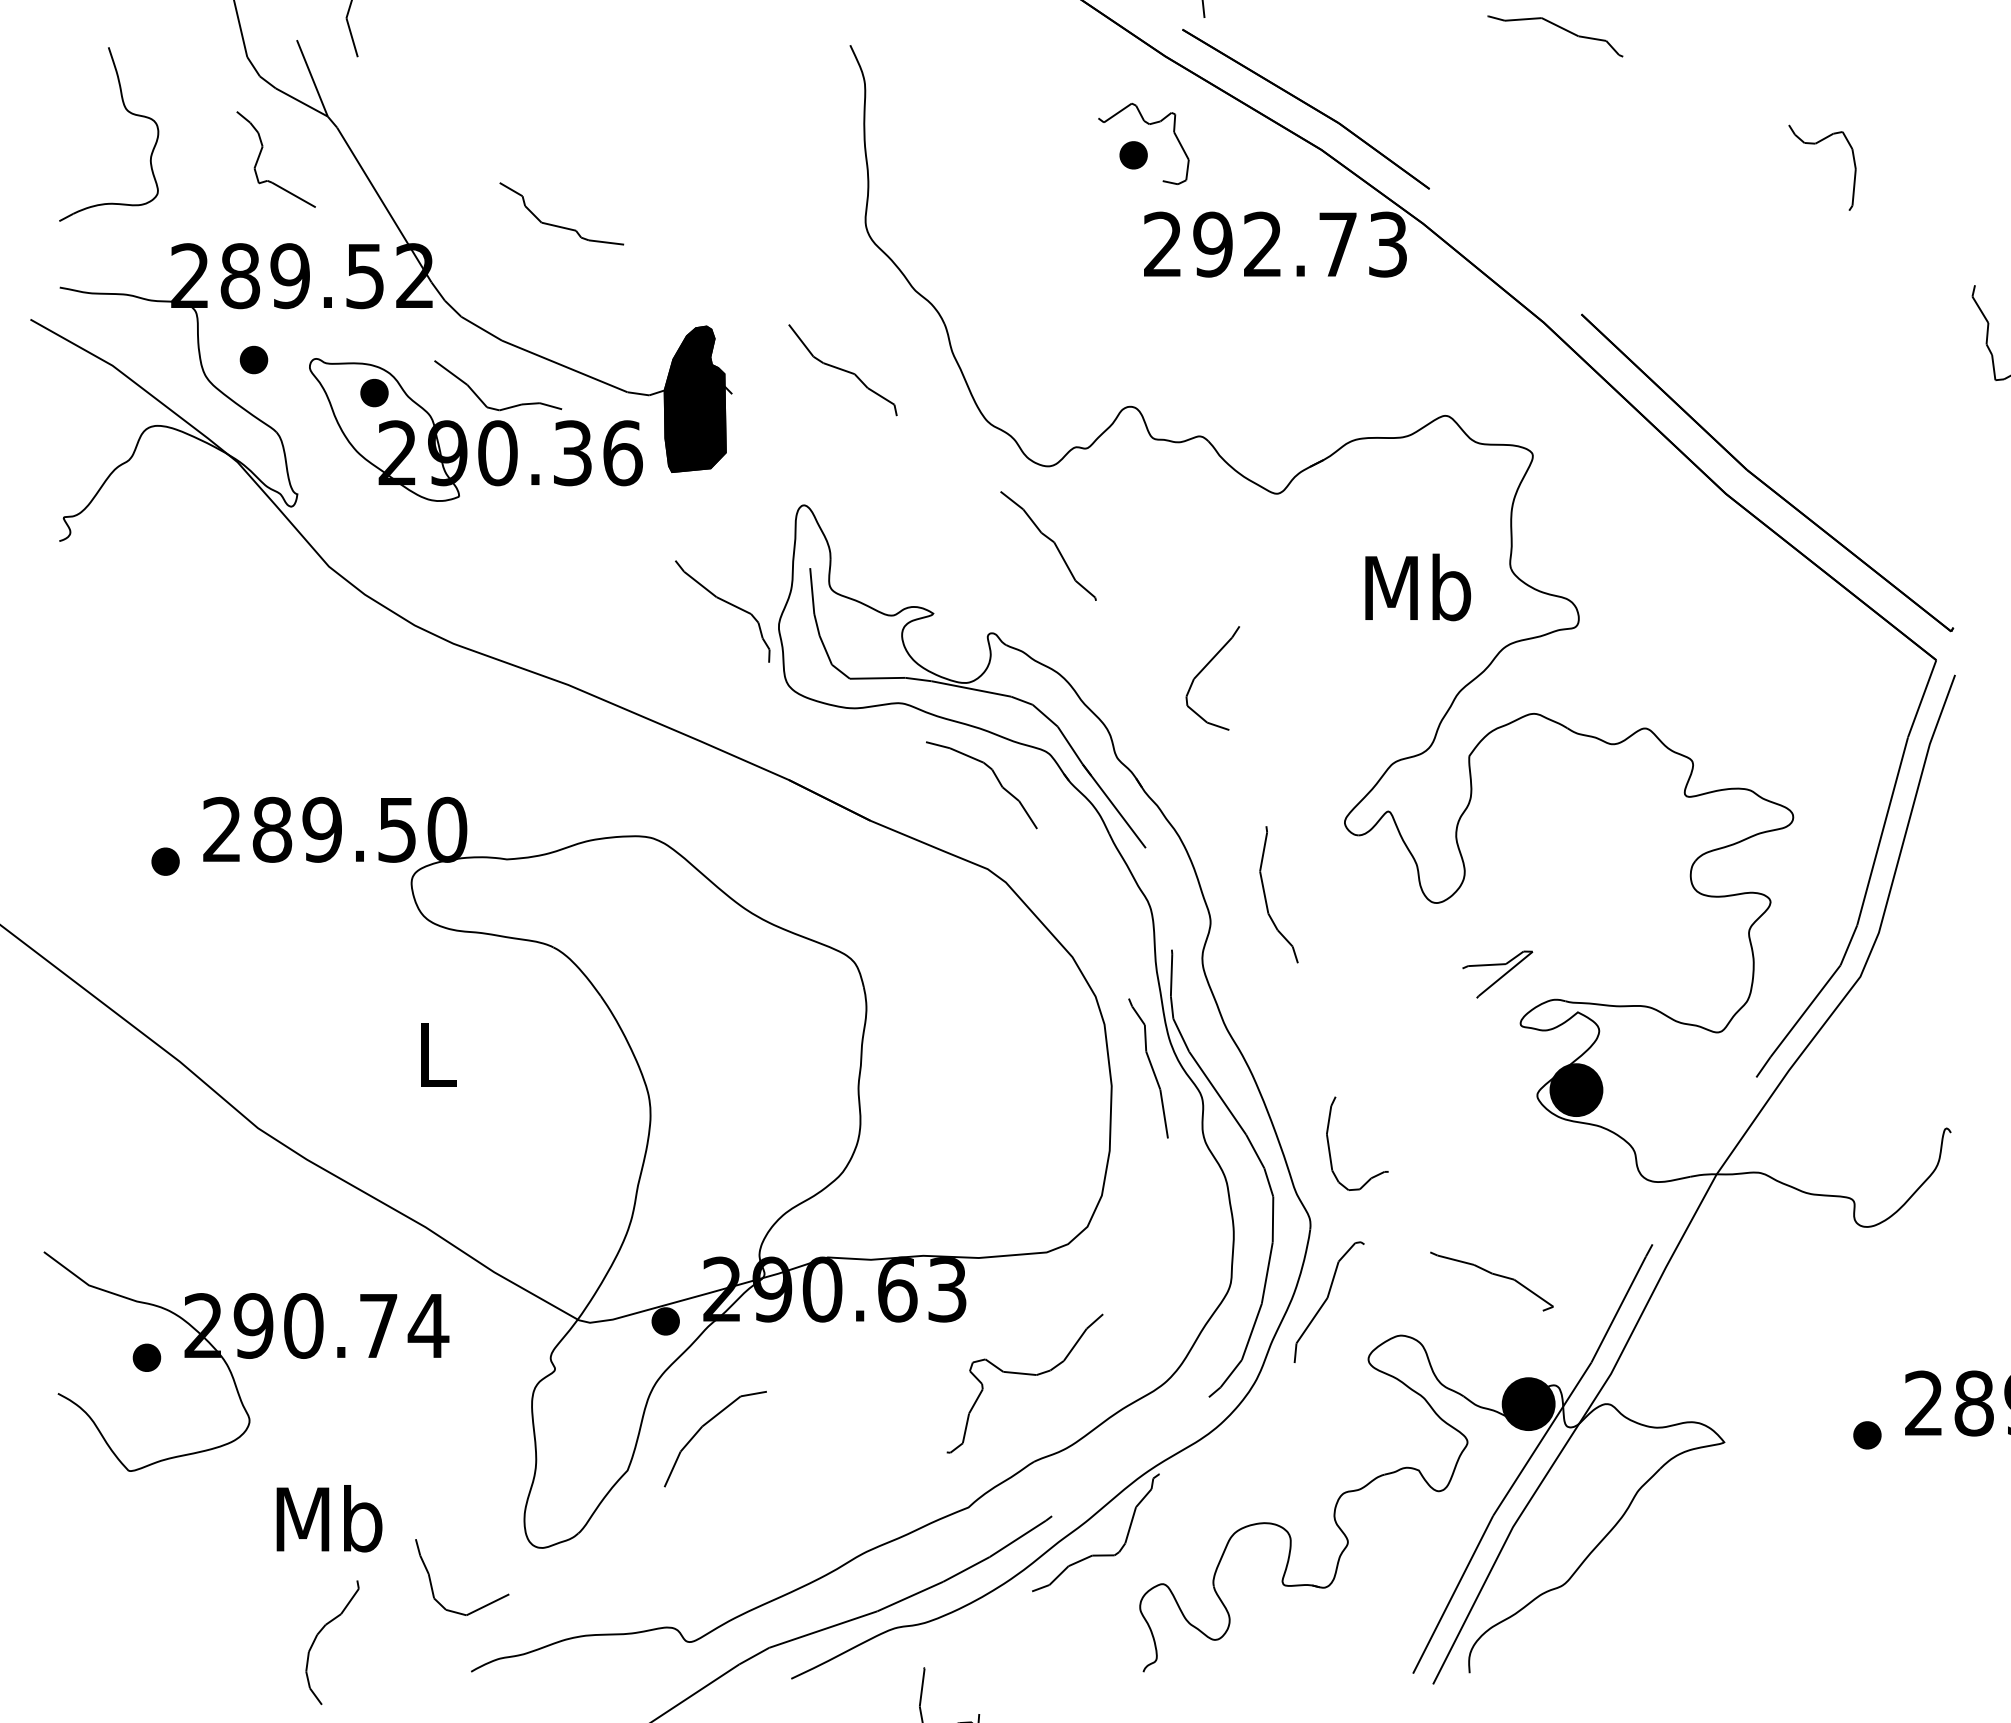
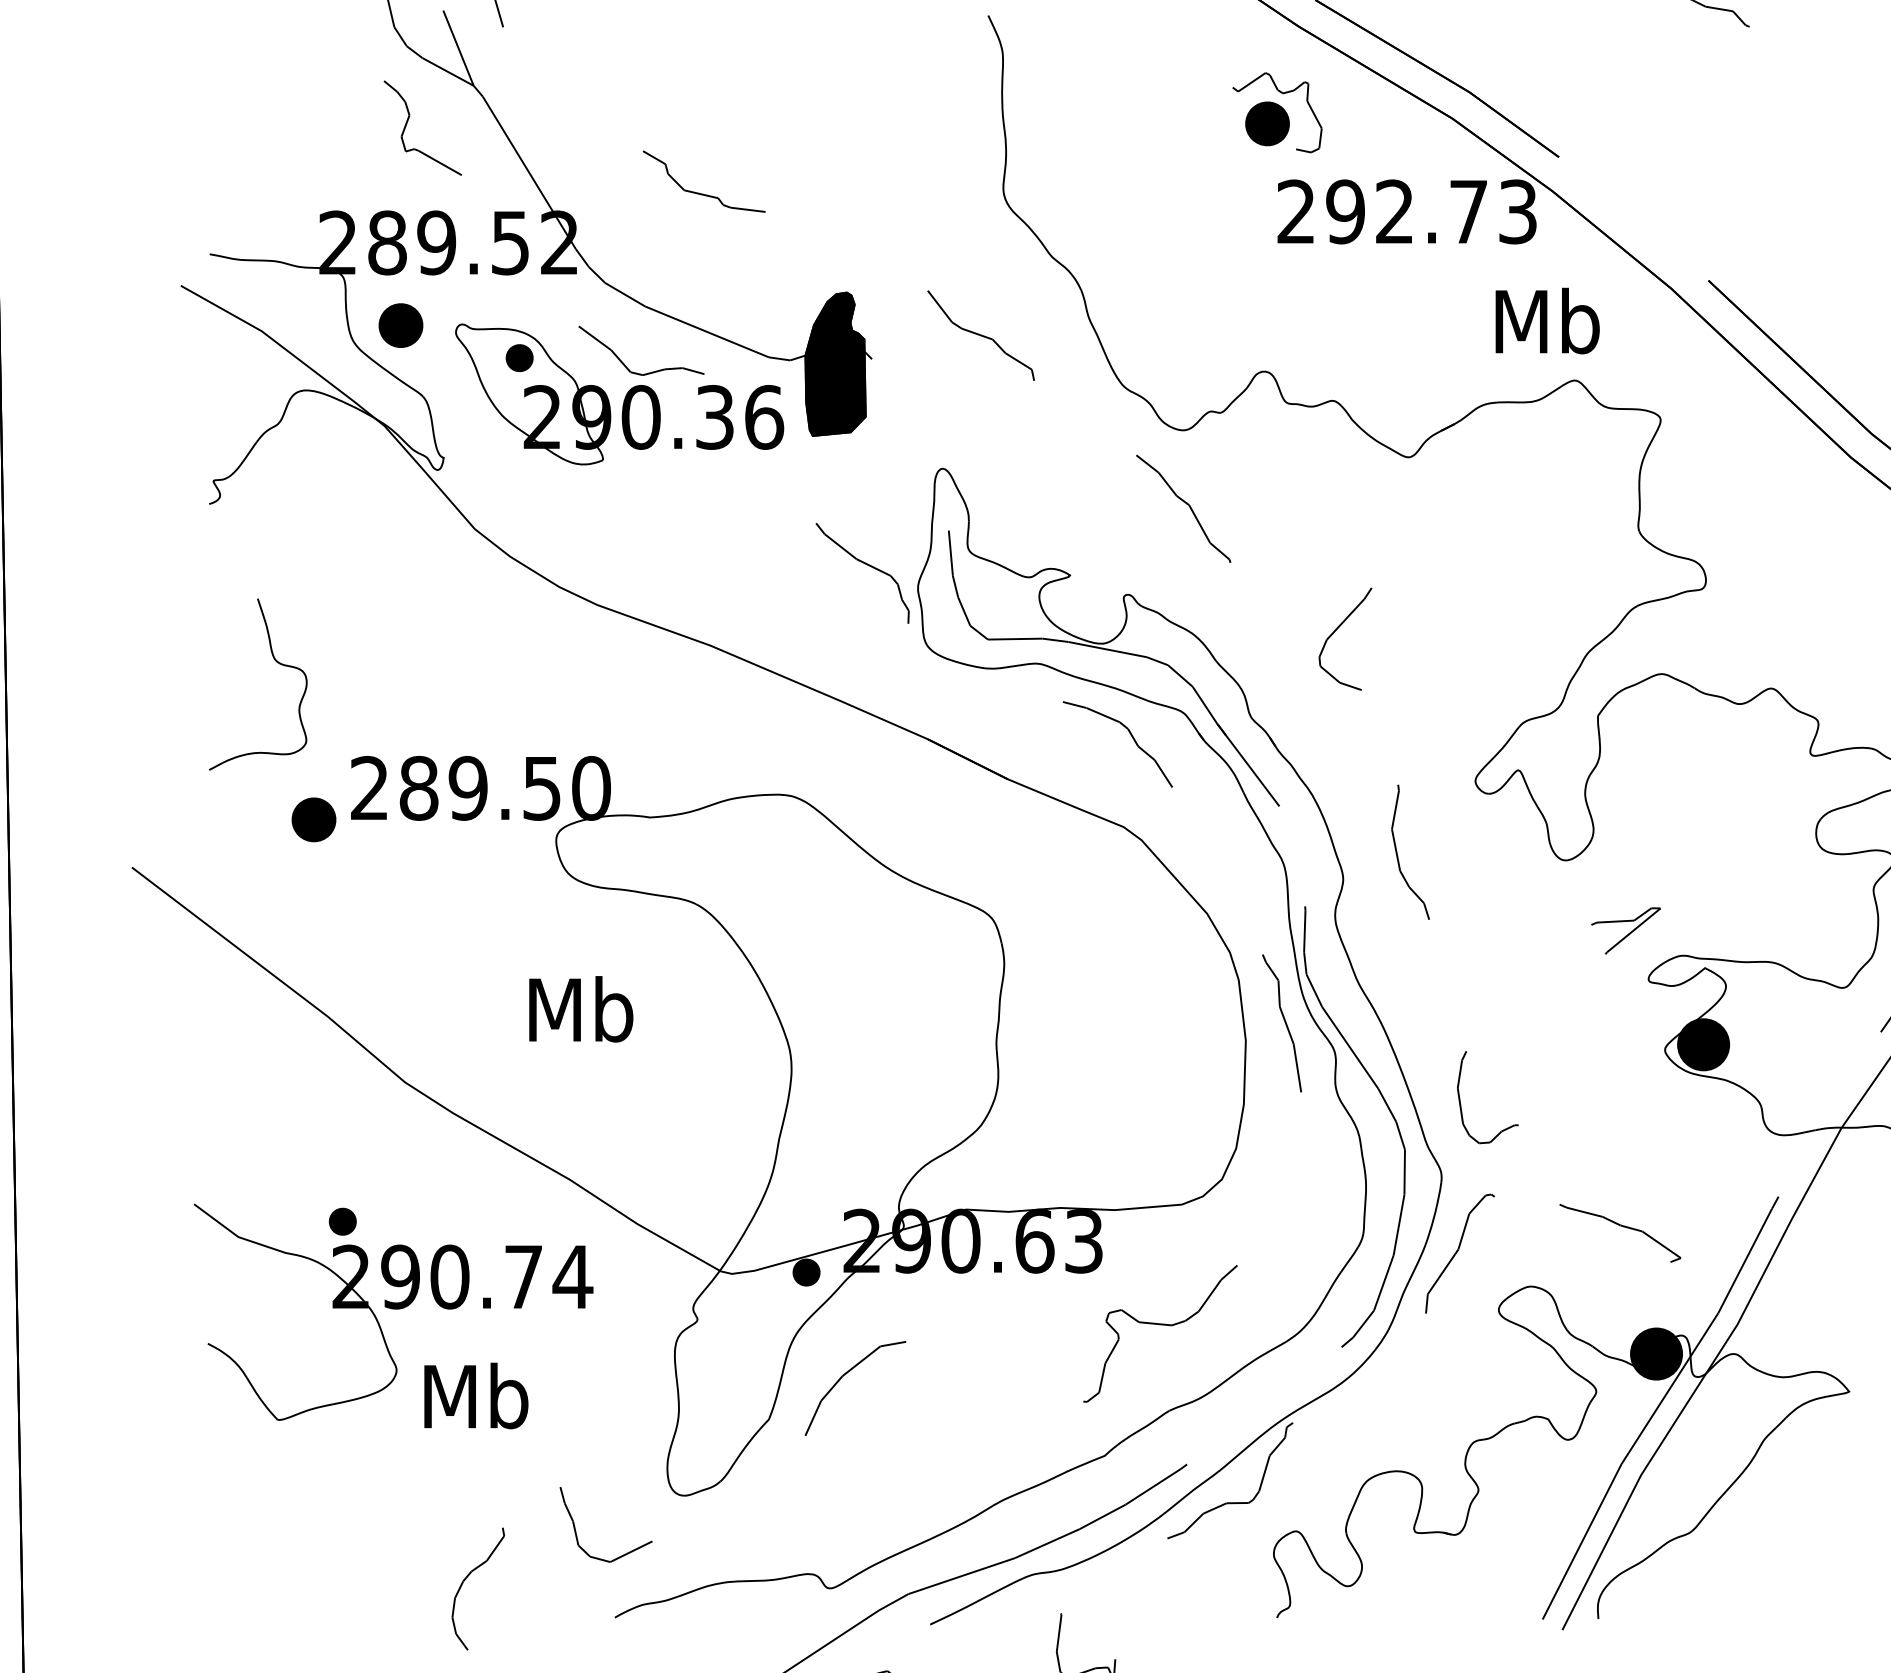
part: (129, 113) -> (278, 663), moved
part: (1133, 155) -> (1267, 124), size x1.6
part: (253, 359) -> (400, 325), size x1.6
text: (1418, 587) -> (1548, 321), moved
part: (165, 861) -> (313, 819), size x1.6
text: (436, 1053) -> (580, 1008), L -> Mb
part: (146, 1357) -> (342, 1221), moved
text: (329, 1518) -> (476, 1395), moved

